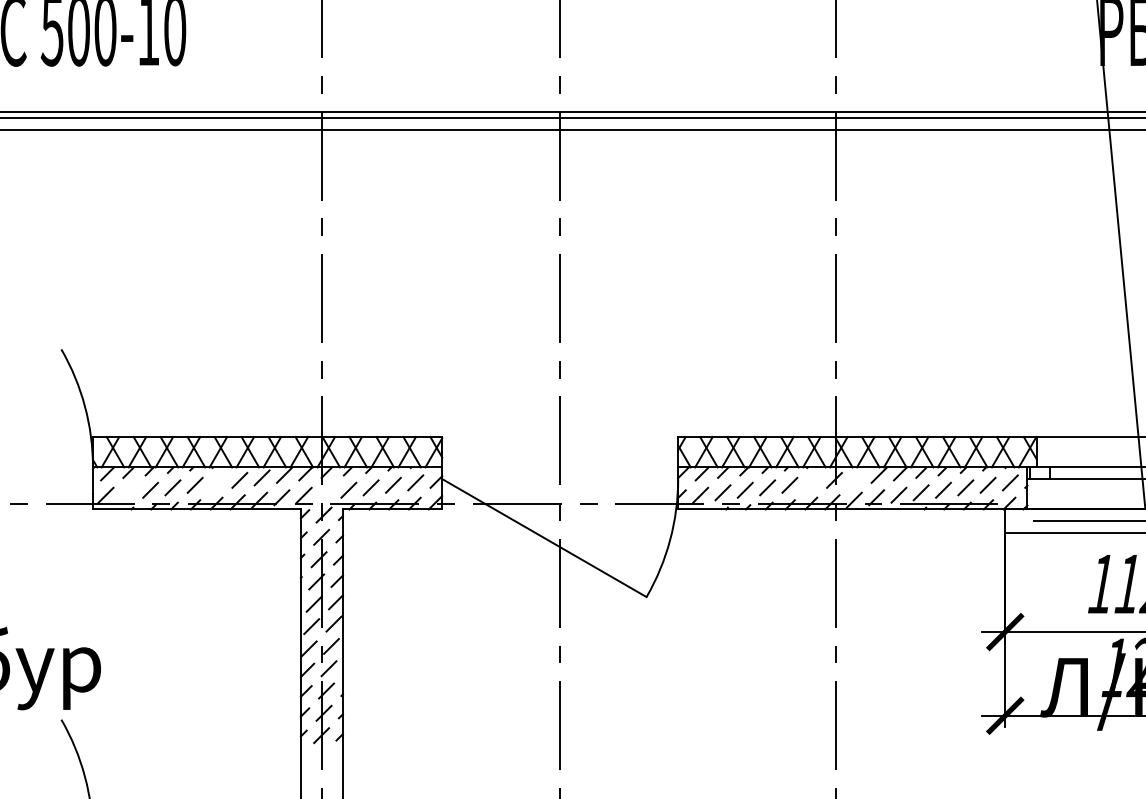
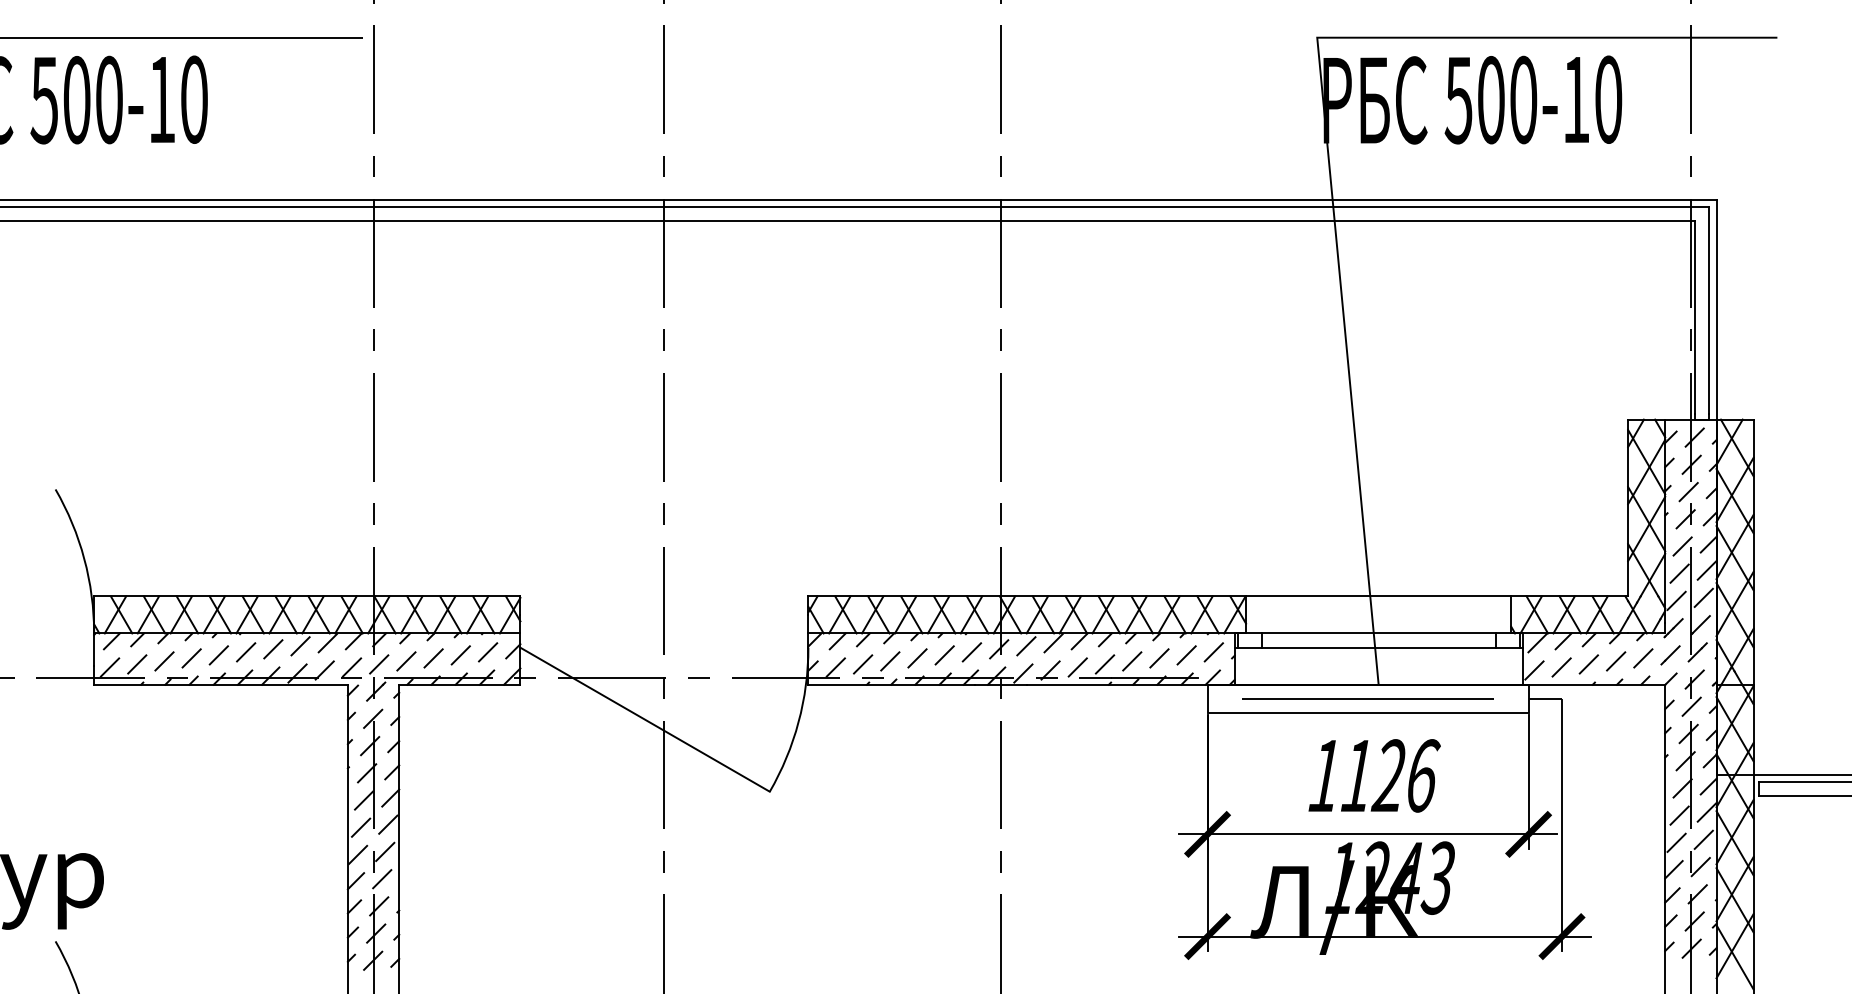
line: (856, 478) -> (1026, 646), added
line: (217, 483) -> (246, 652), added
line: (811, 483) -> (971, 652), added
line: (128, 492) -> (137, 664), added
line: (326, 492) -> (379, 664), added

